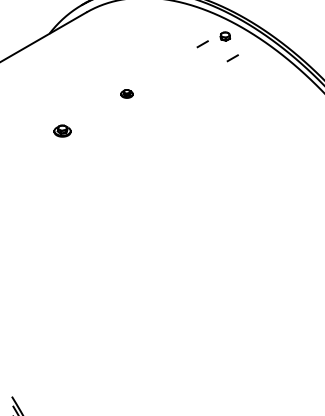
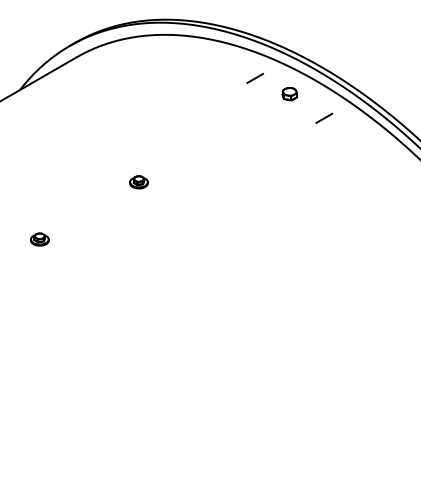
line: (202, 44) -> (254, 78), moved
line: (232, 58) -> (323, 118), moved
part: (61, 131) -> (38, 239), size x0.71

